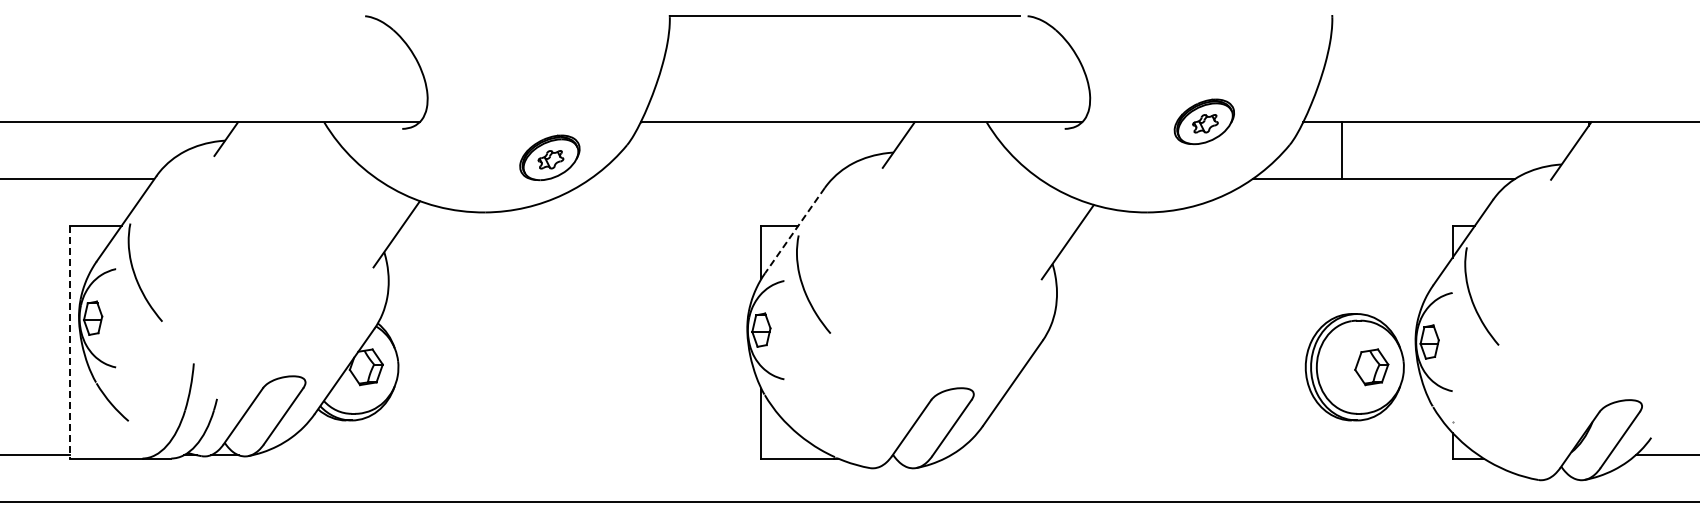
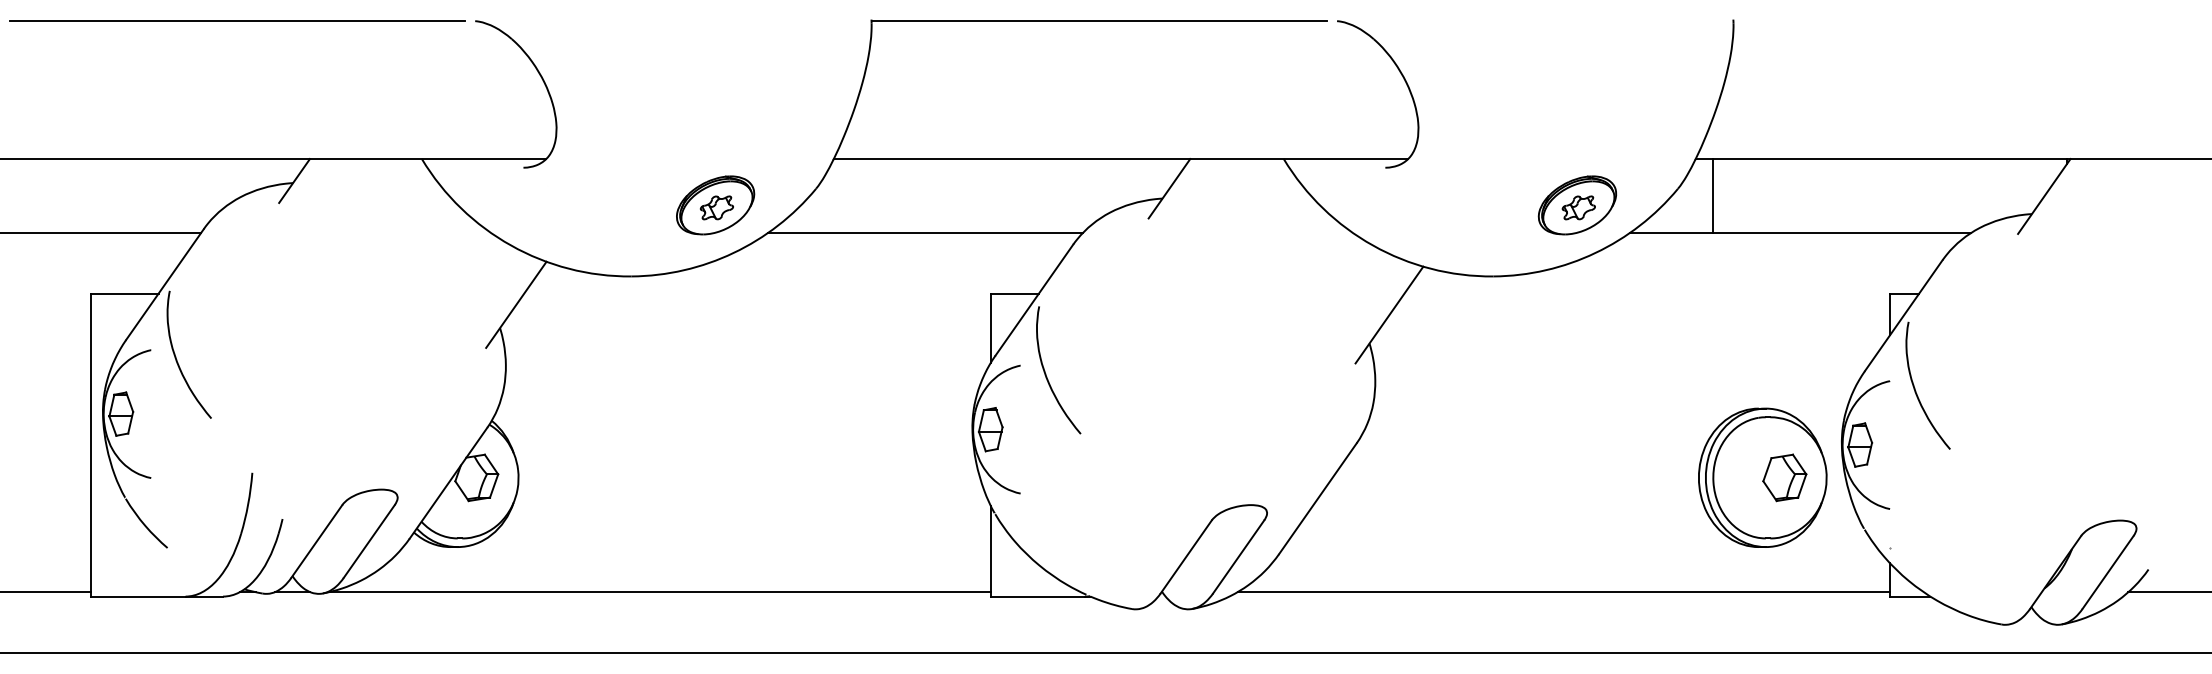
line: (182, 15) -> (237, 20), added
part: (1203, 121) -> (1576, 204), moved
line: (1341, 150) -> (1712, 195), moved
line: (711, 179) -> (925, 233), added
line: (794, 230) -> (1033, 299), dashed -> solid
line: (70, 342) -> (91, 445), dashed -> solid
line: (506, 455) -> (659, 592), added
line: (1201, 455) -> (1563, 592), added

